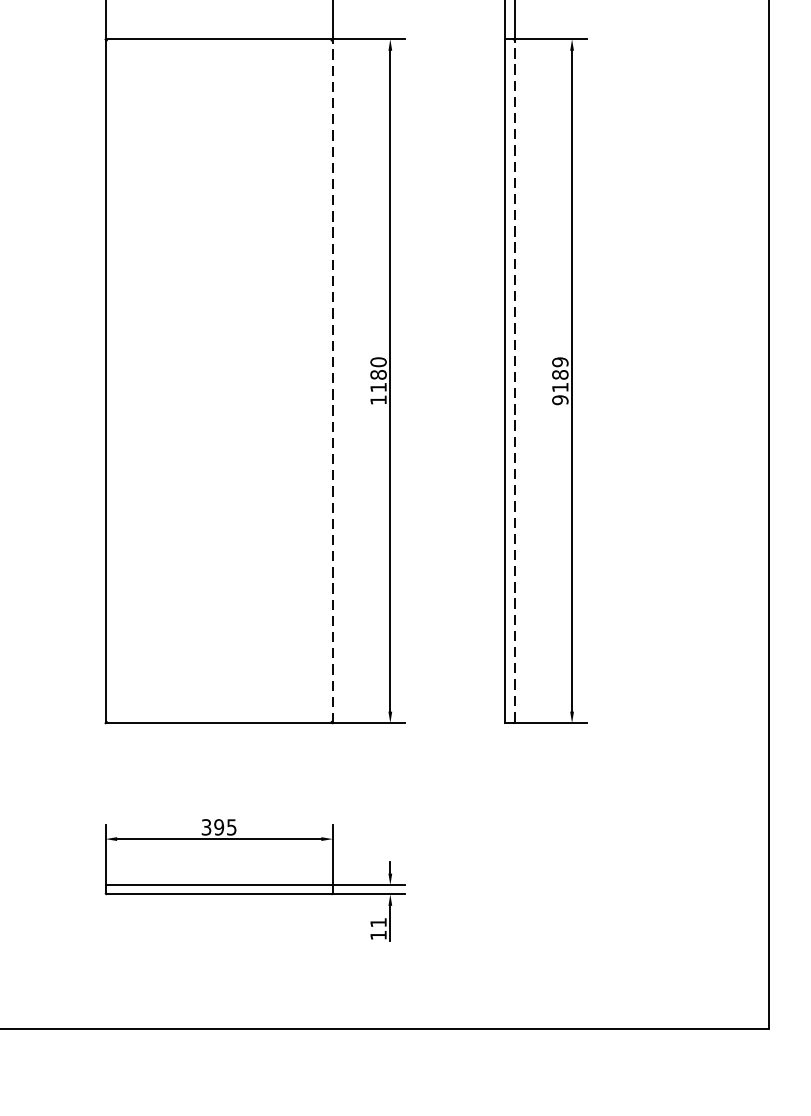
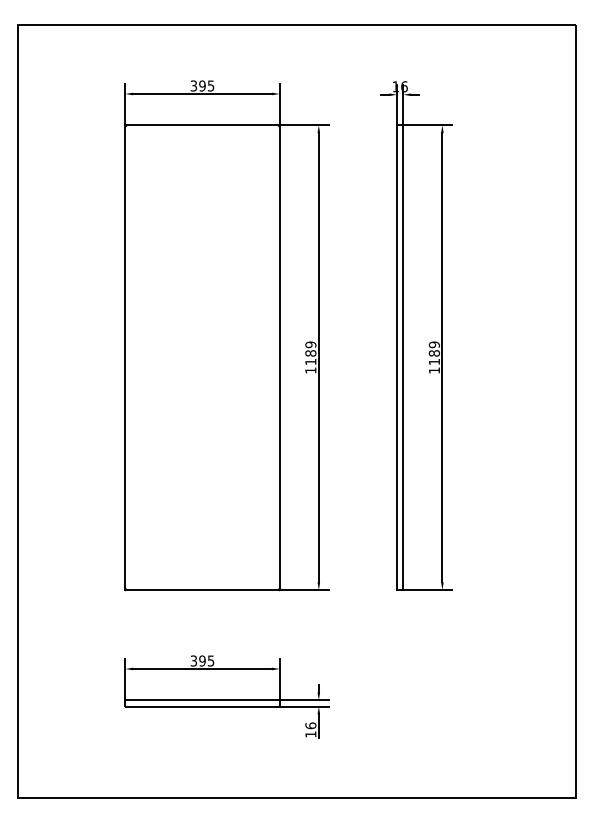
text: (378, 361) -> (310, 344), 1180 -> 1189
line: (332, 380) -> (279, 357), dashed -> solid
line: (514, 380) -> (403, 357), dashed -> solid
text: (560, 400) -> (434, 370), 9189 -> 1189
text: (378, 922) -> (310, 725), 11 -> 16

